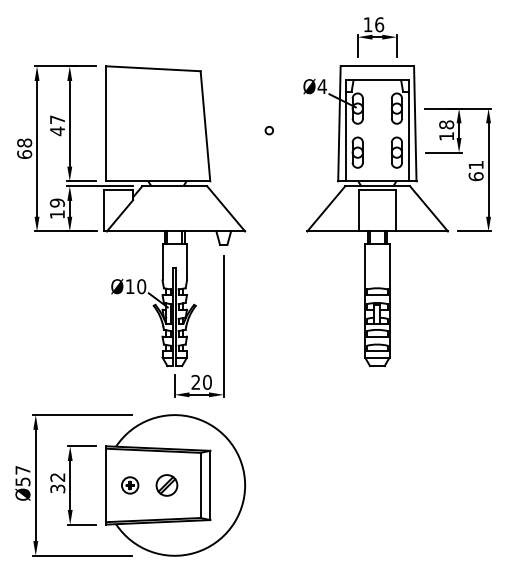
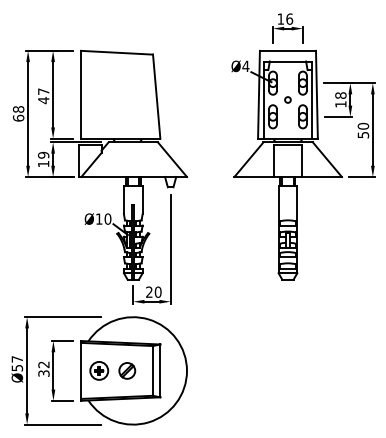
circle: (268, 130) -> (287, 99), moved
text: (475, 170) -> (362, 130), 61 -> 50
part: (129, 485) -> (98, 370), size x1.43

